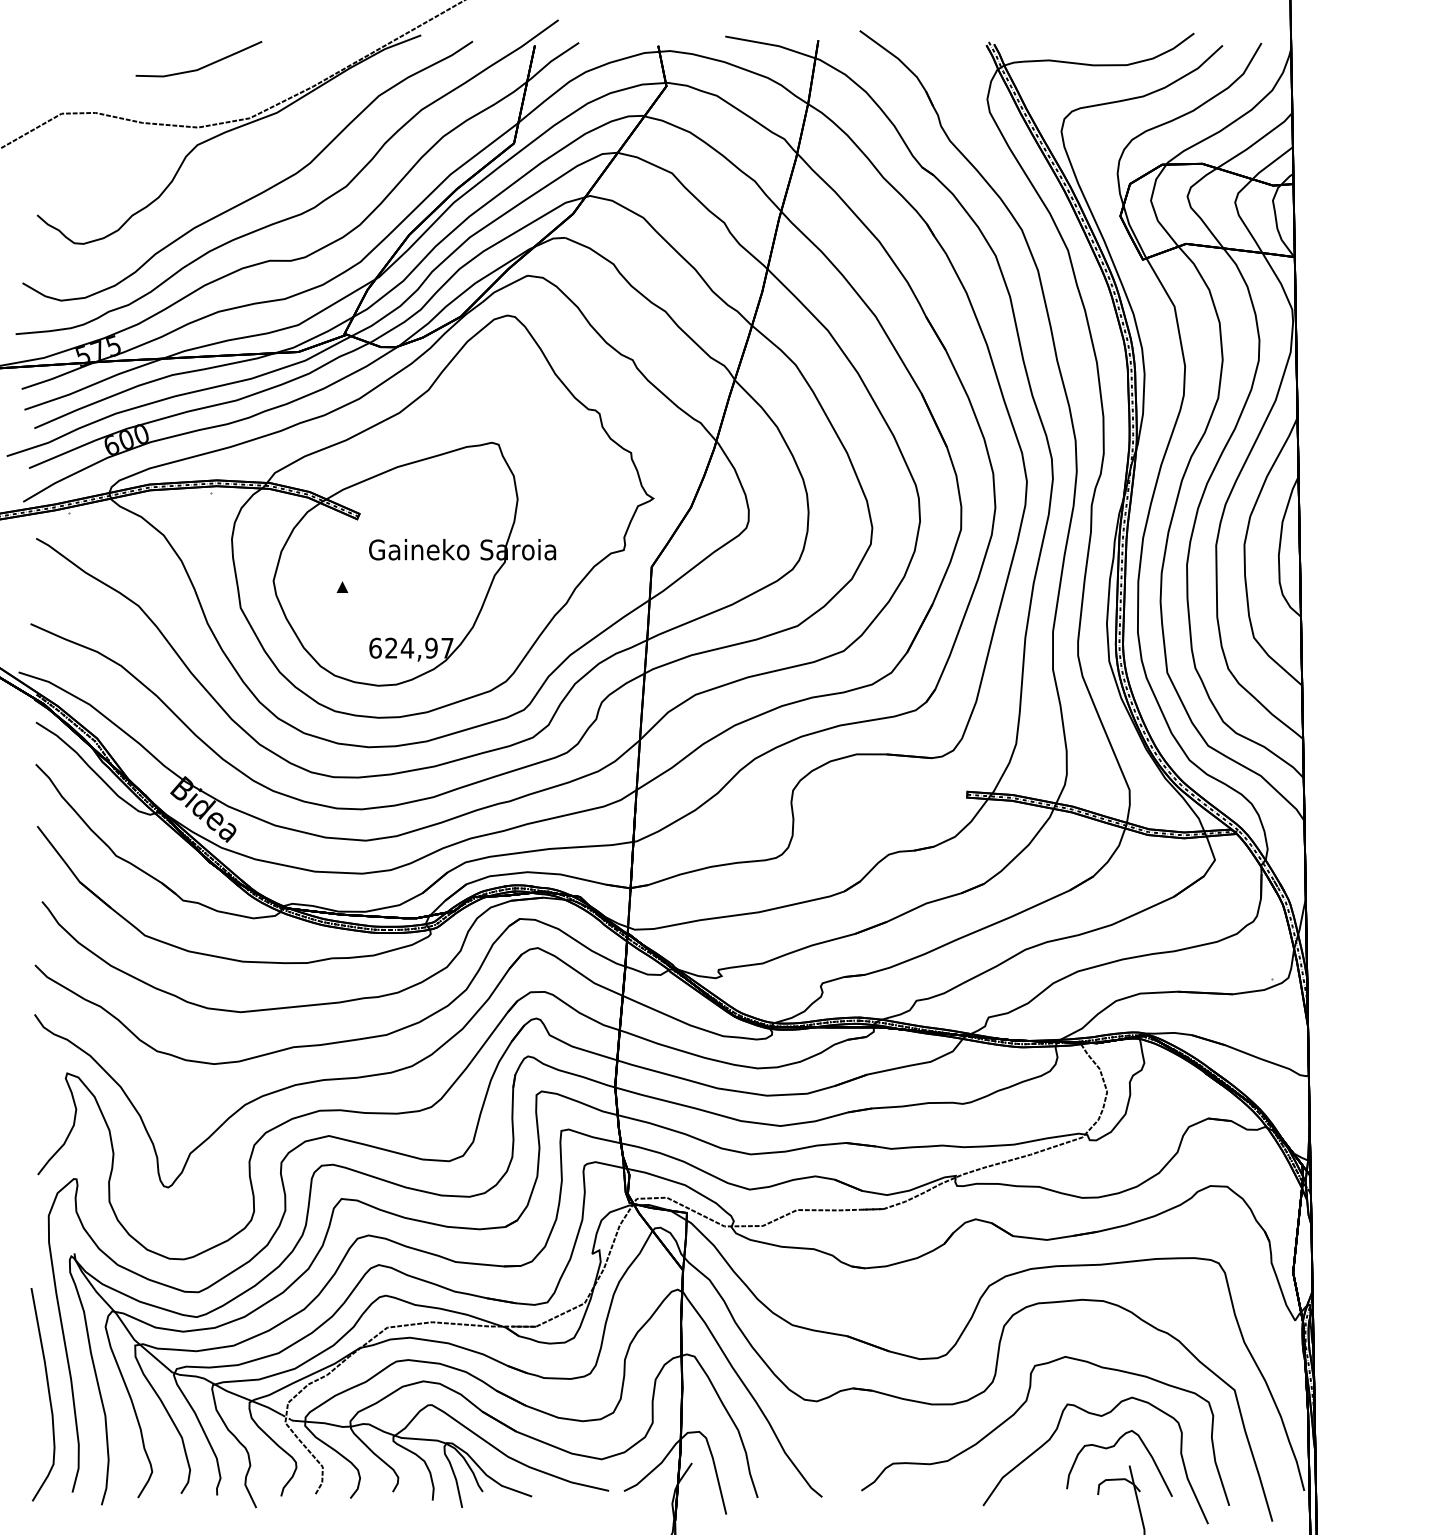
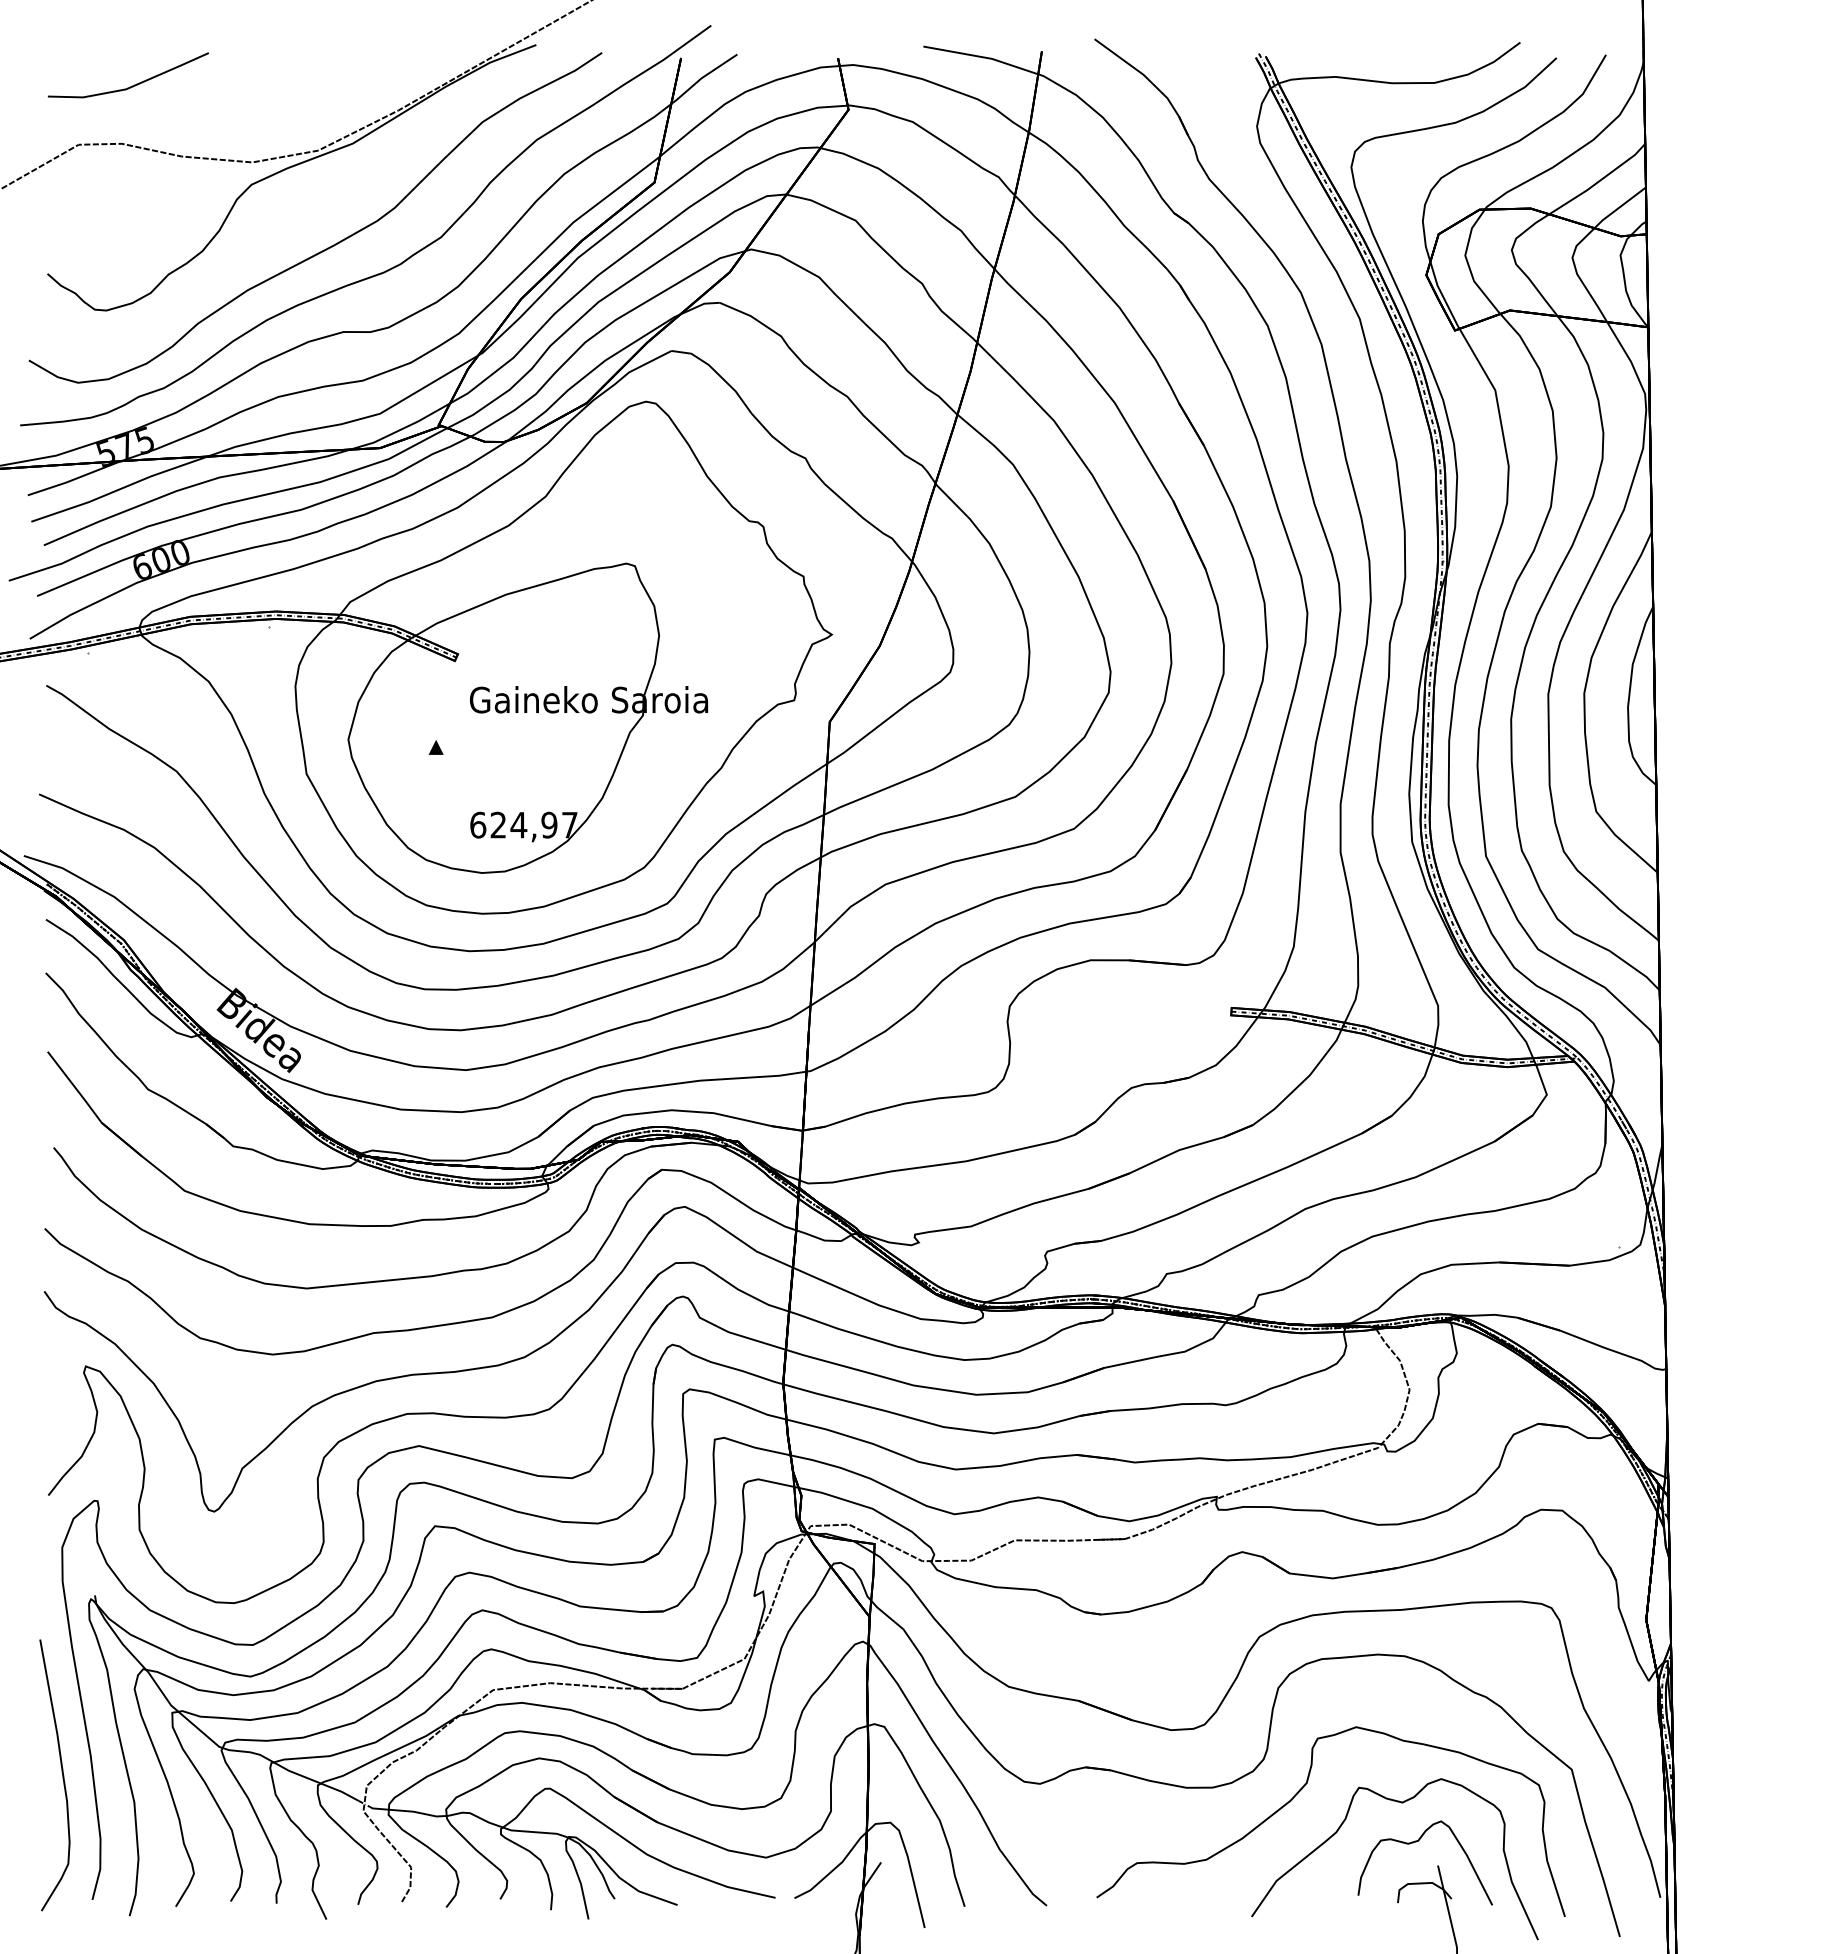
line: (202, 67) -> (132, 85), moved

